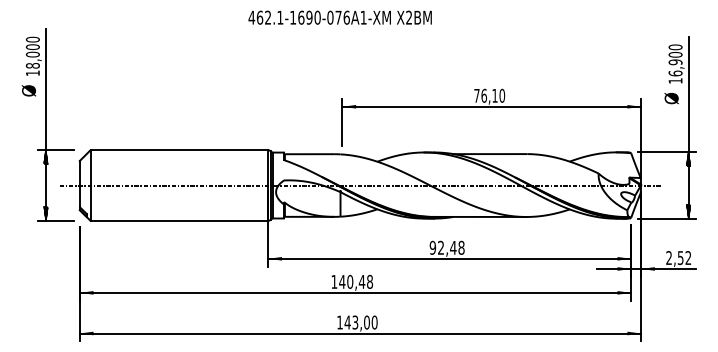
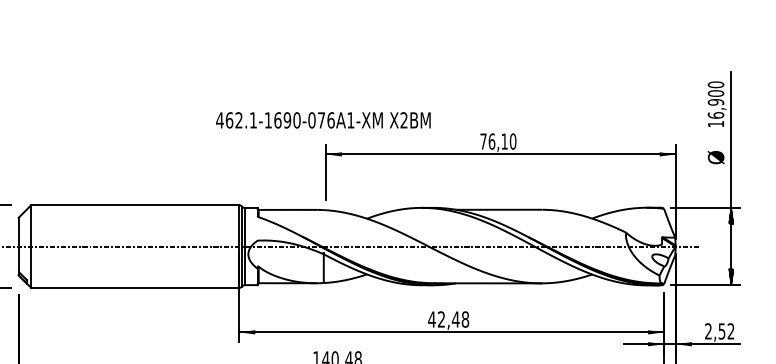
text: (339, 17) -> (322, 120), moved
text: (671, 98) -> (715, 157), moved
text: (432, 247) -> (431, 319), 92,48 -> 42,48

